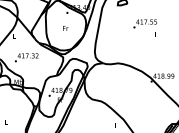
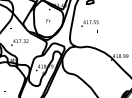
text: (144, 27) -> (89, 26), moved

